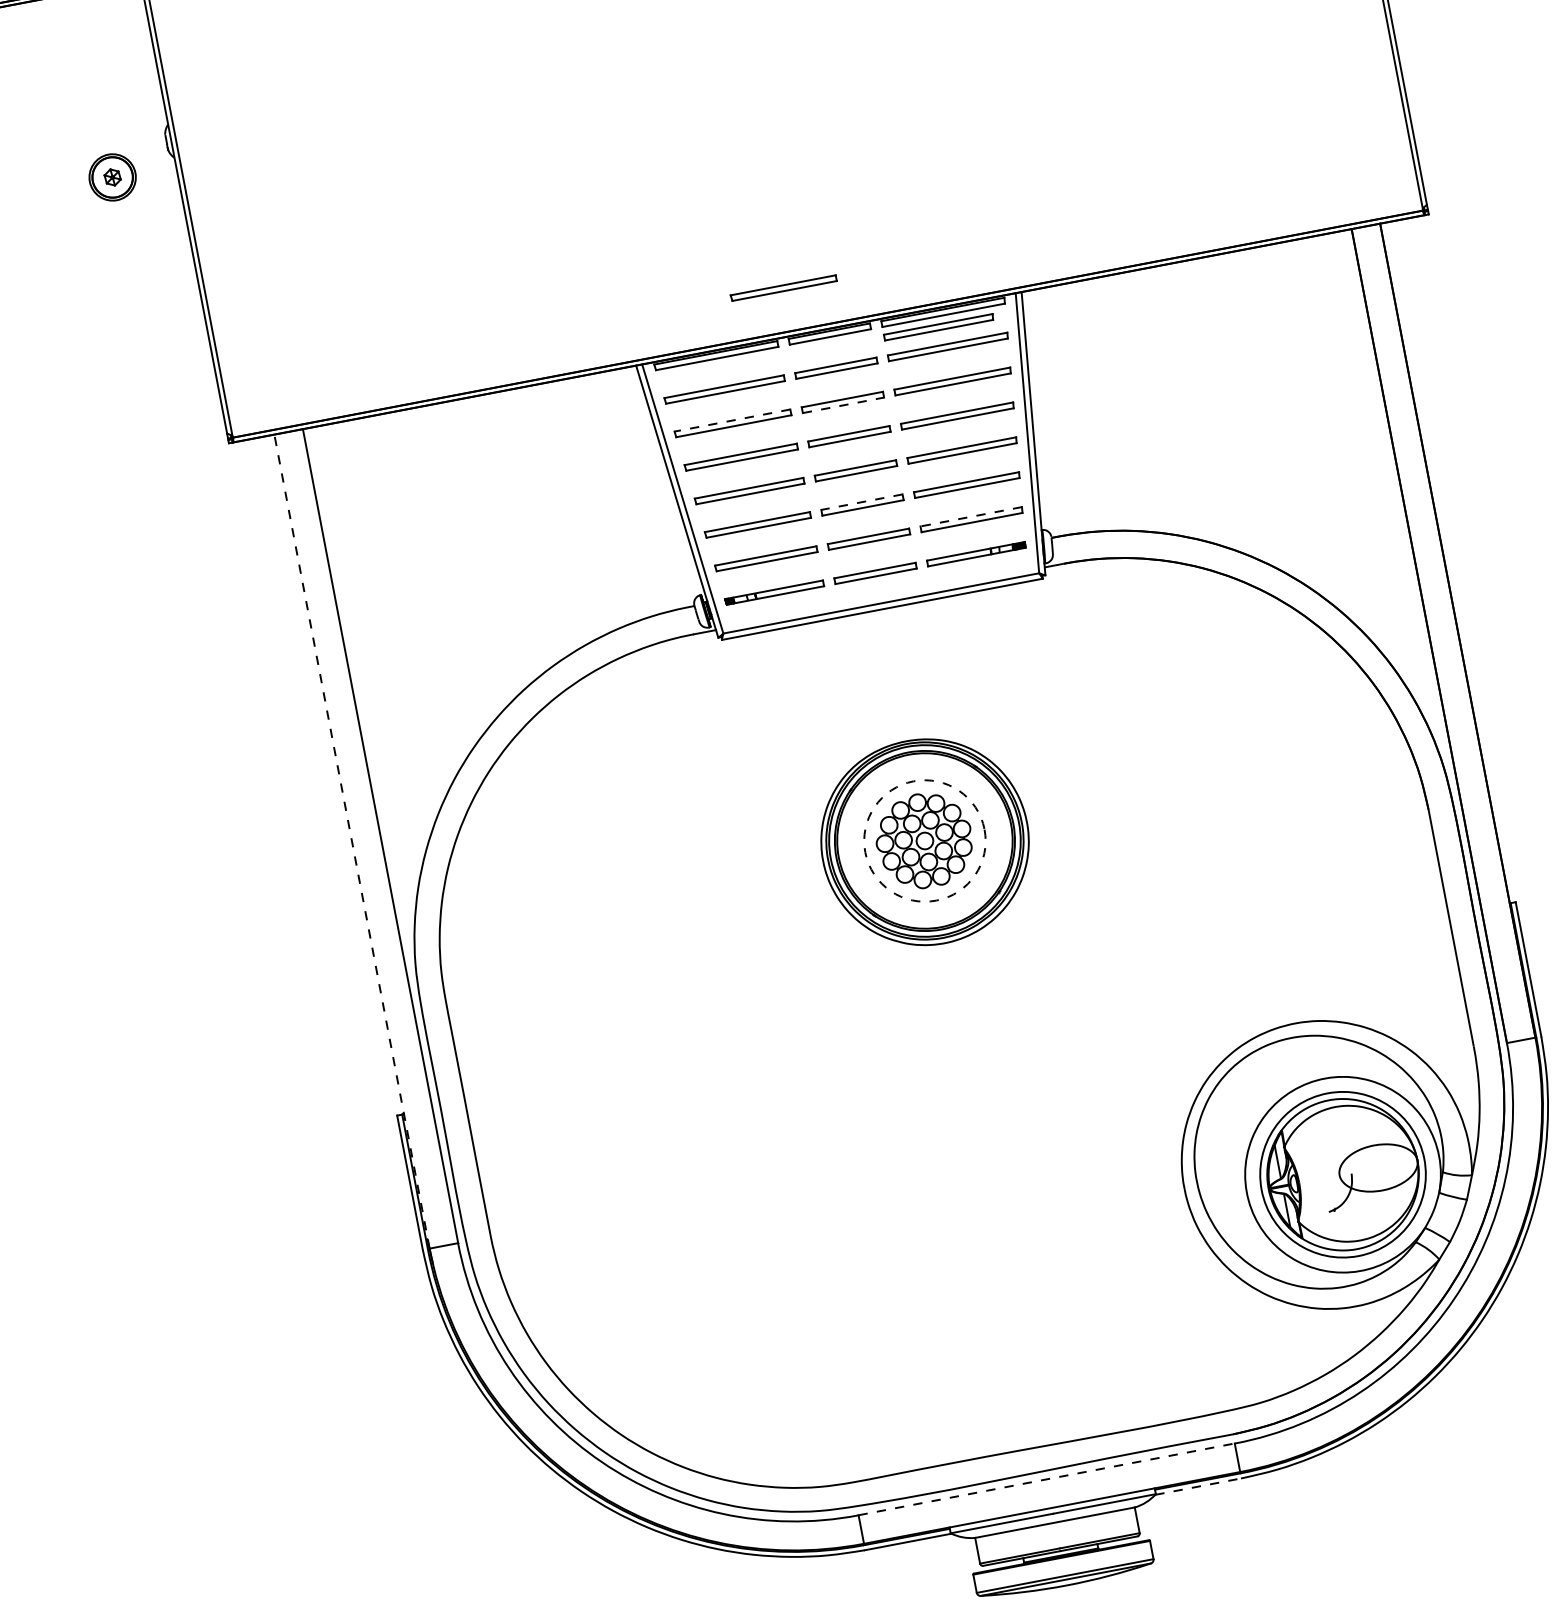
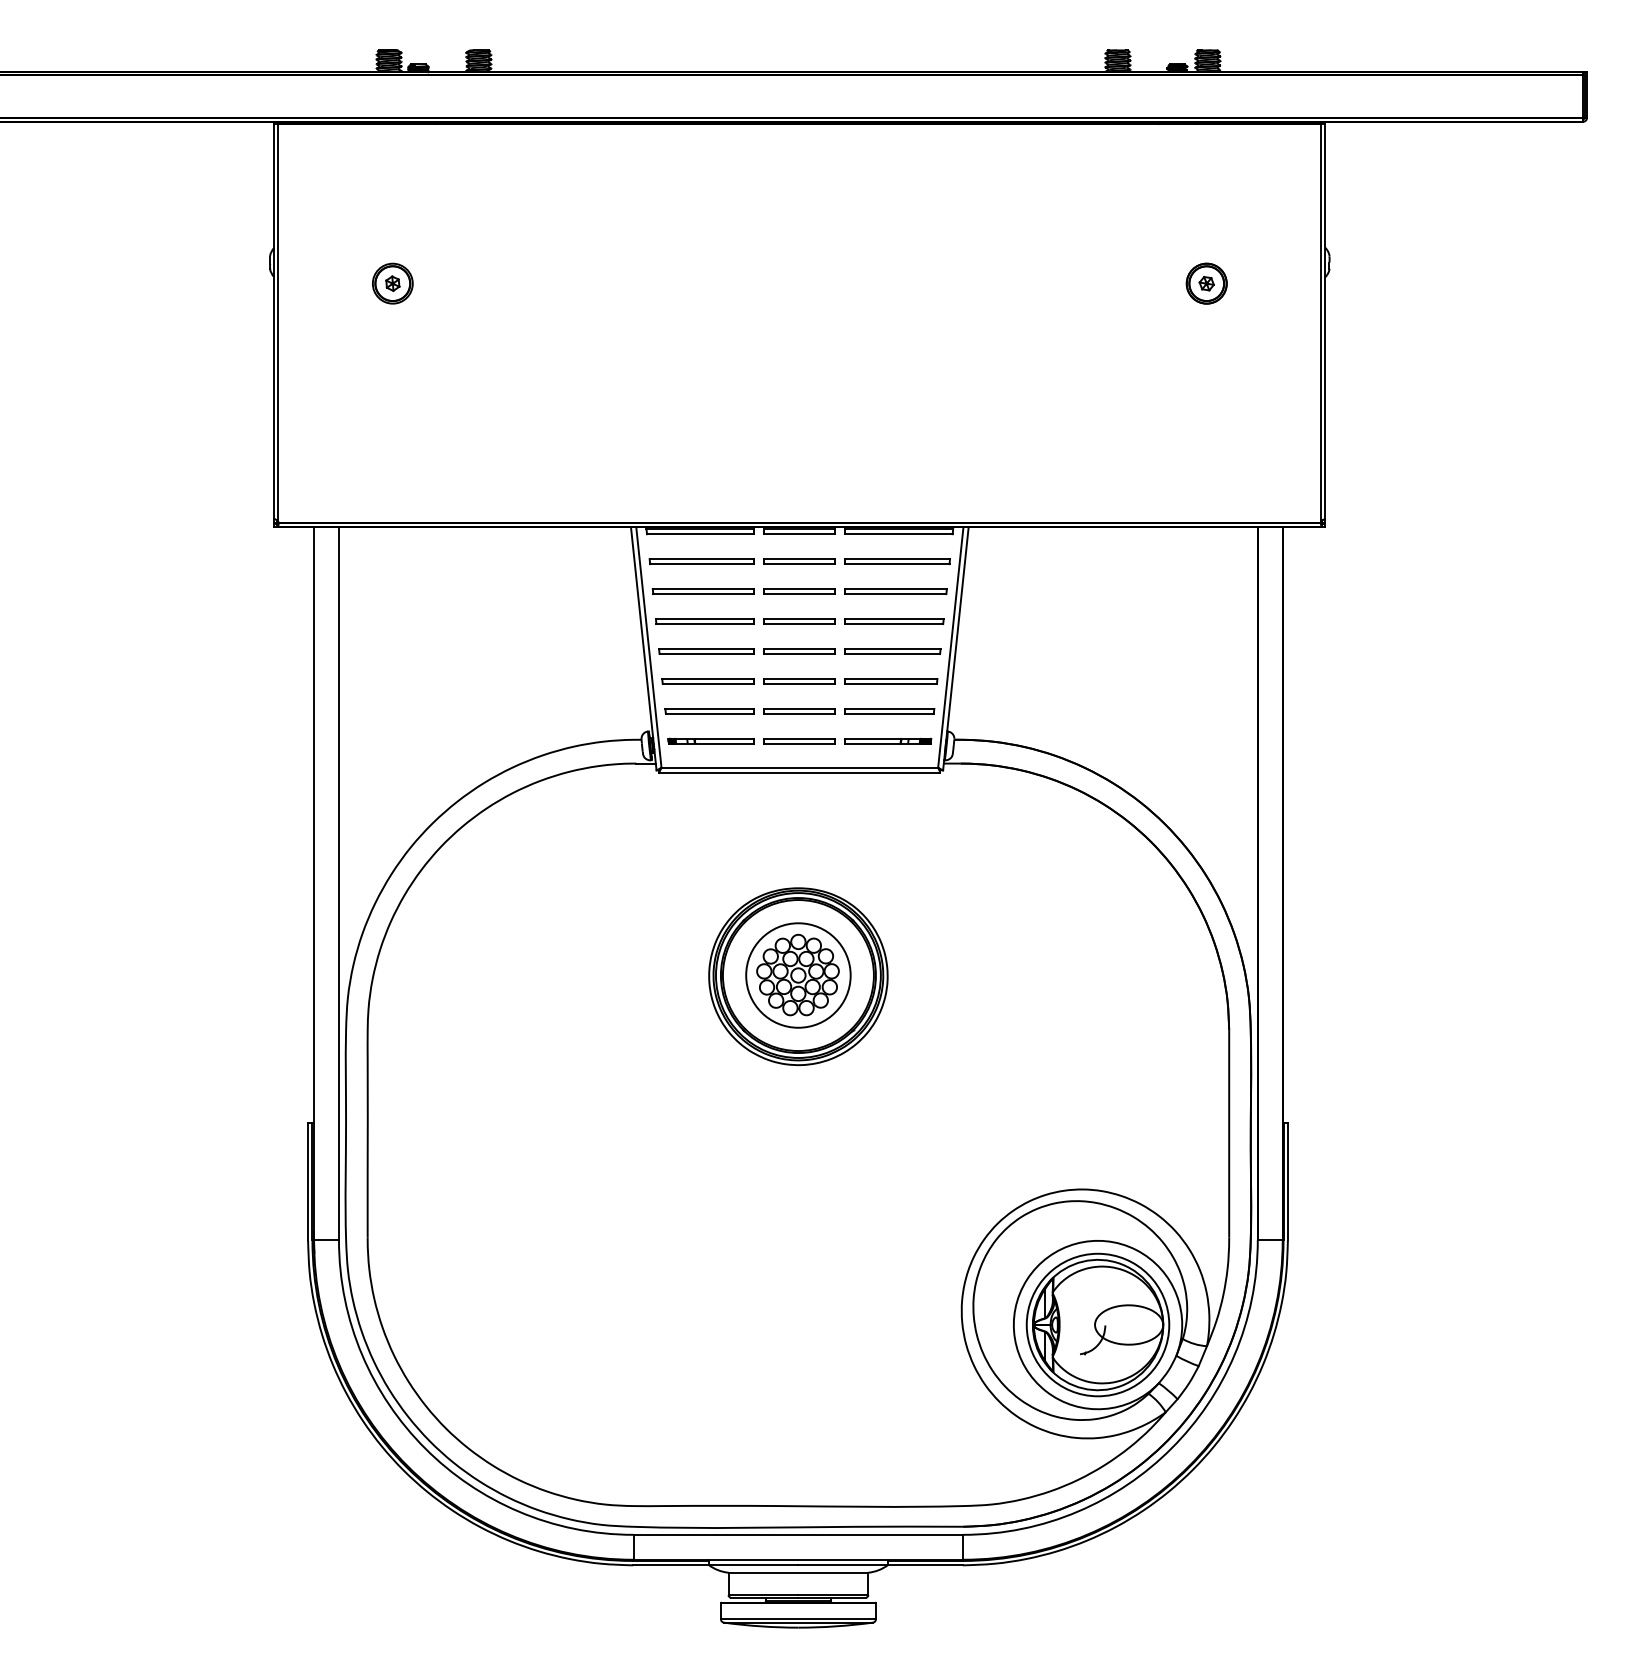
part: (112, 177) -> (392, 283), moved
part: (782, 288) -> (767, 485), removed
part: (938, 327) -> (892, 543), removed
line: (843, 405) -> (799, 594), dashed -> solid
line: (732, 421) -> (703, 589), dashed -> solid
line: (861, 501) -> (799, 678), dashed -> solid
line: (970, 516) -> (889, 708), dashed -> solid
circle: (925, 840) -> (798, 975), dashed -> solid
line: (352, 841) -> (314, 883), dashed -> solid
line: (1046, 1479) -> (798, 1534), dashed -> solid
line: (1198, 1486) -> (925, 1565), dashed -> solid

